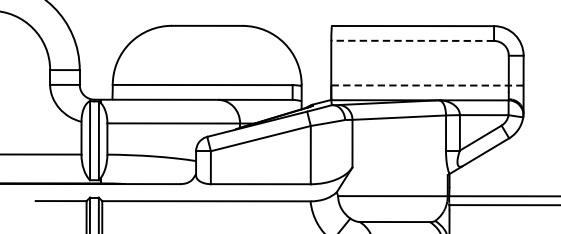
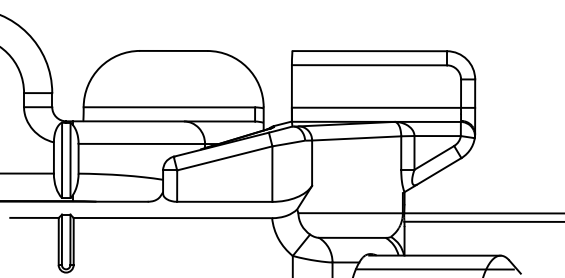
line: (412, 41) -> (369, 65), dashed -> solid
line: (427, 85) -> (383, 107), dashed -> solid

